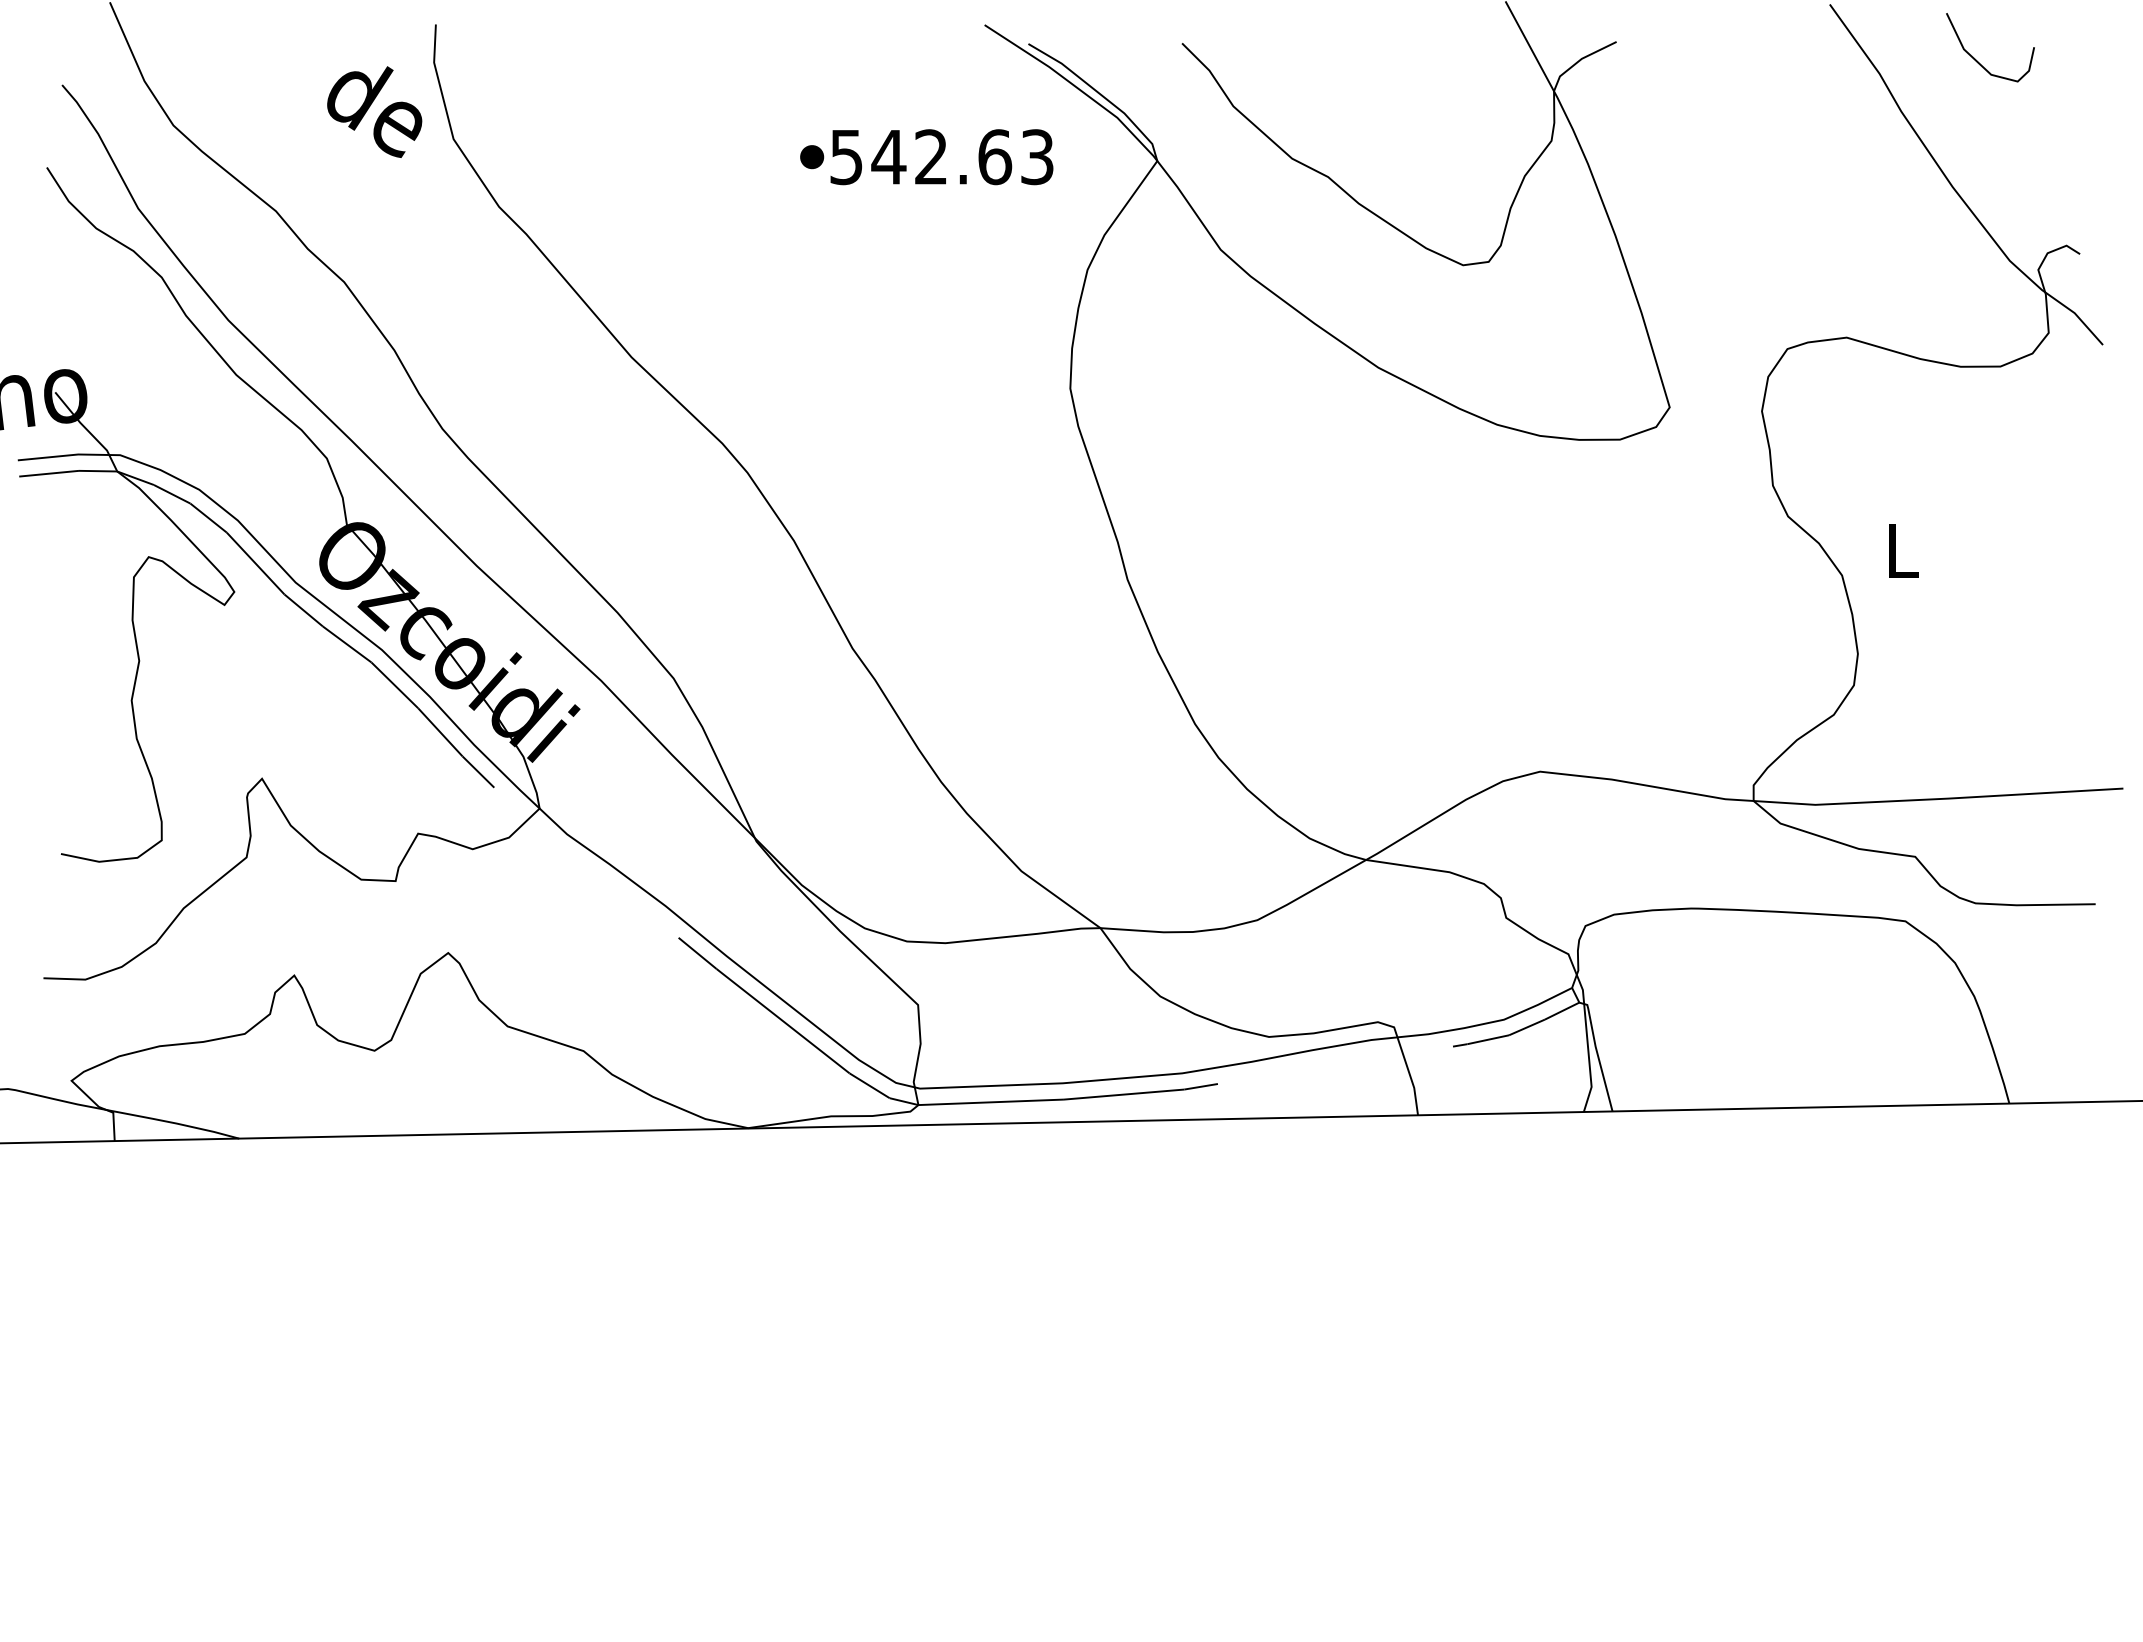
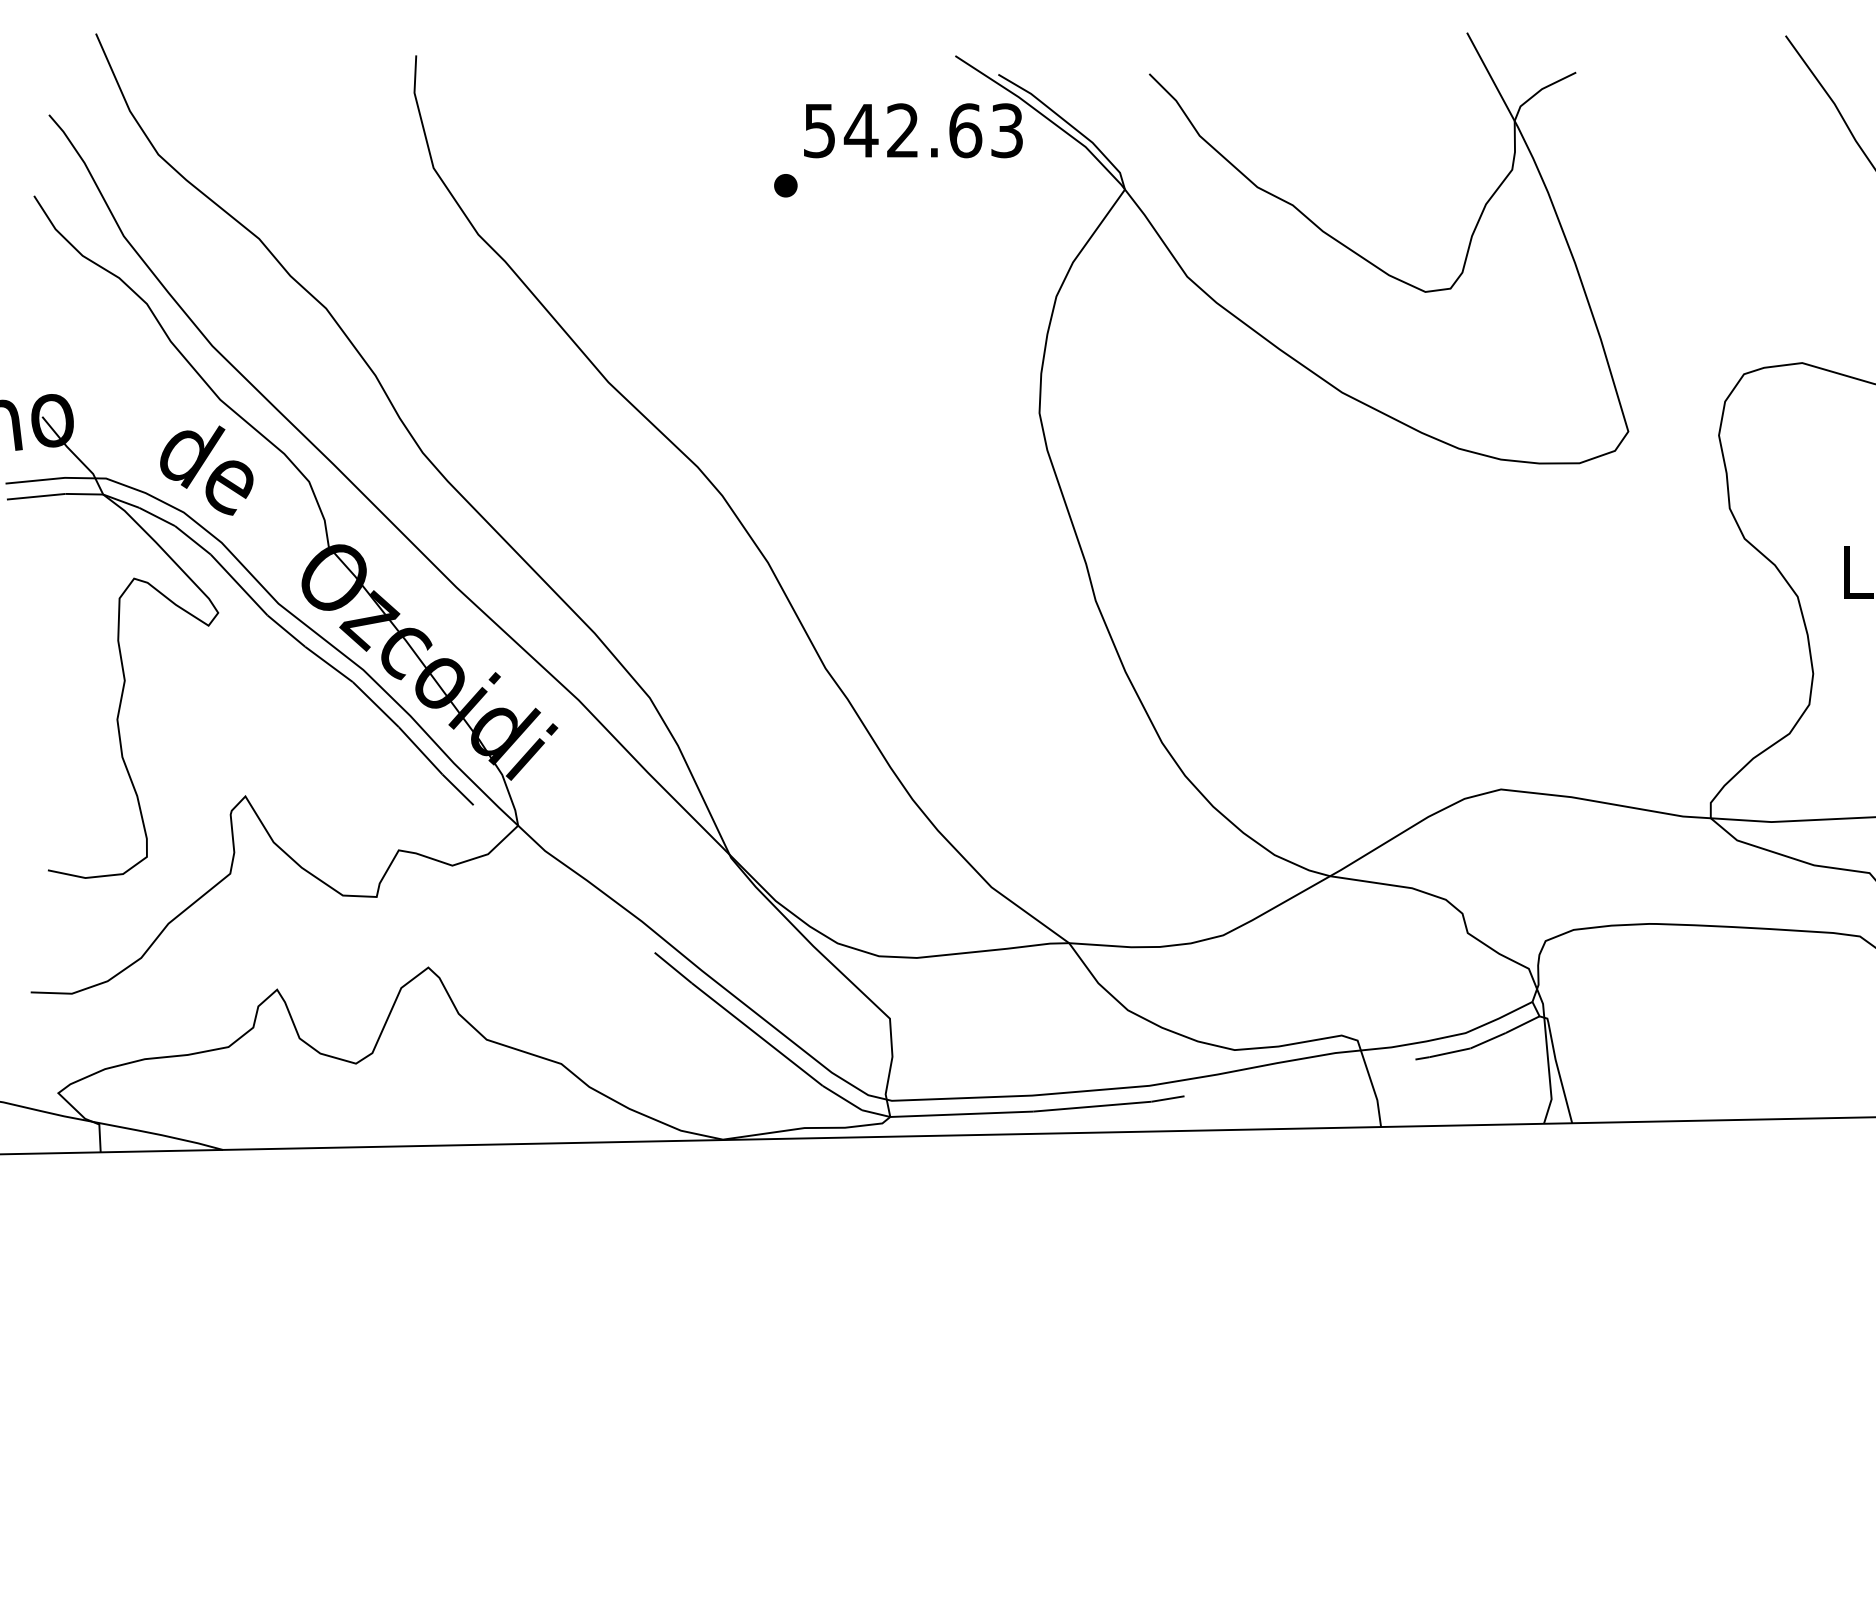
text: (374, 111) -> (206, 470), moved
text: (941, 157) -> (912, 131), moved

